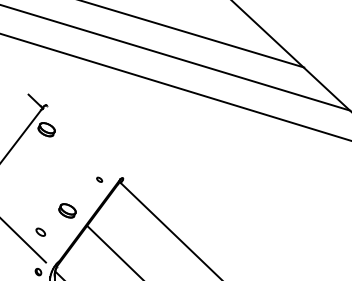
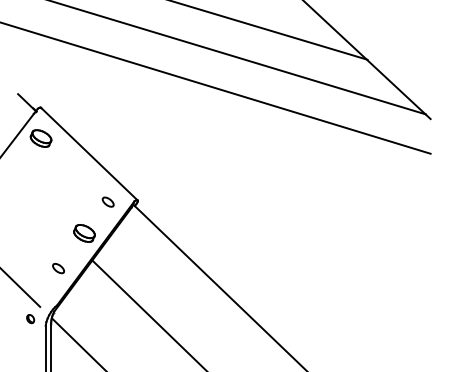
line: (84, 141) -> (88, 153), added
part: (99, 179) -> (107, 201), size x1.67
part: (67, 210) -> (84, 233), moved
part: (40, 232) -> (58, 268), moved

